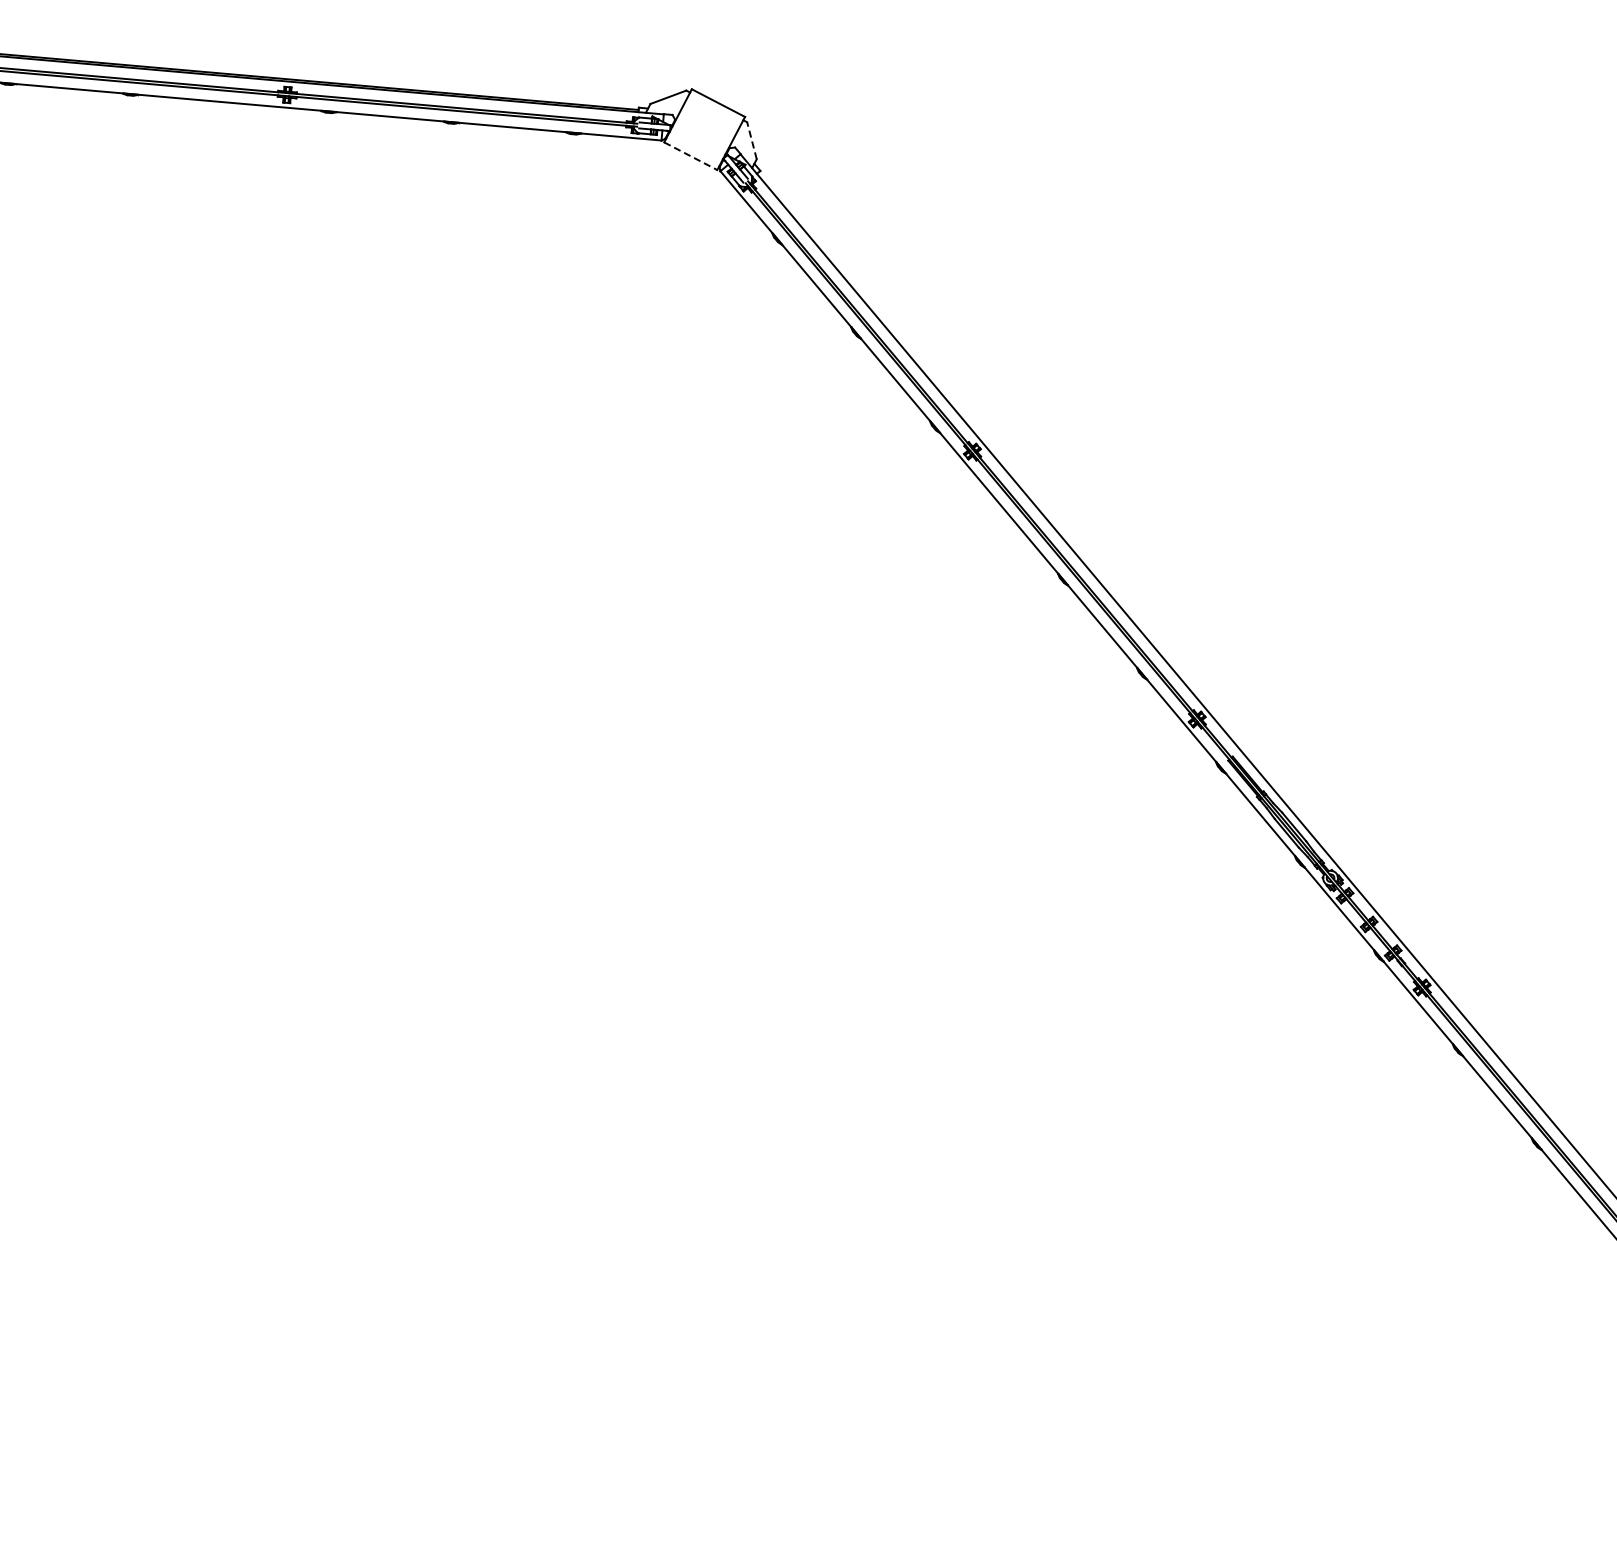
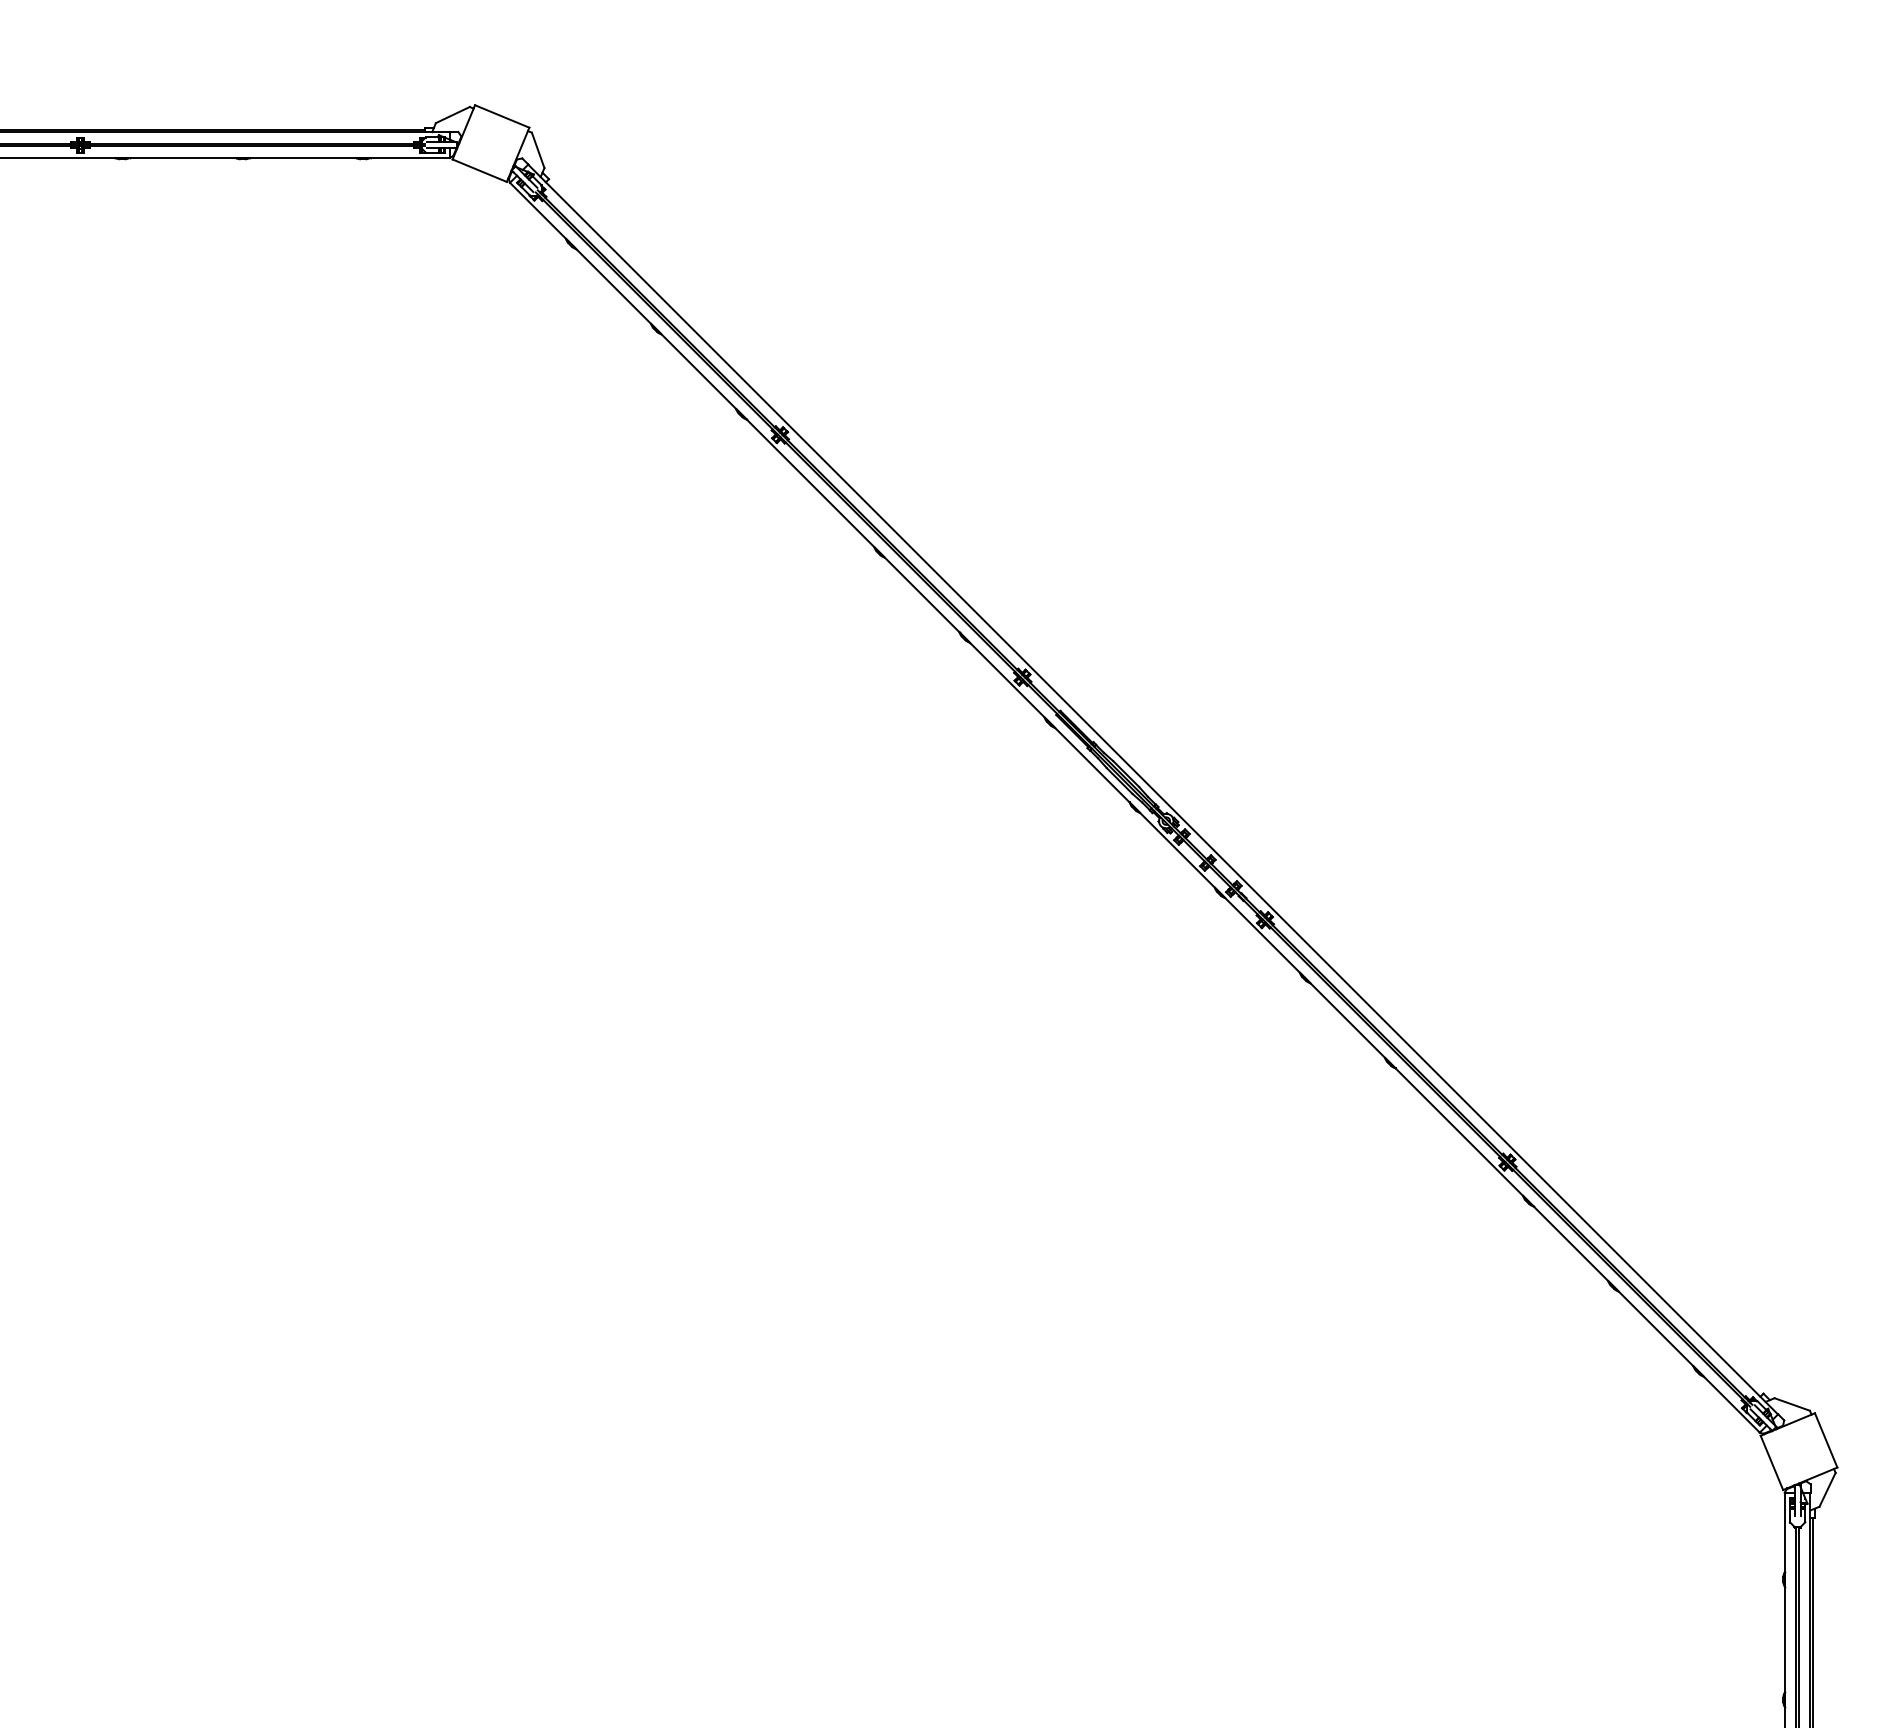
line: (752, 140) -> (538, 150), dashed -> solid
line: (691, 156) -> (480, 170), dashed -> solid

